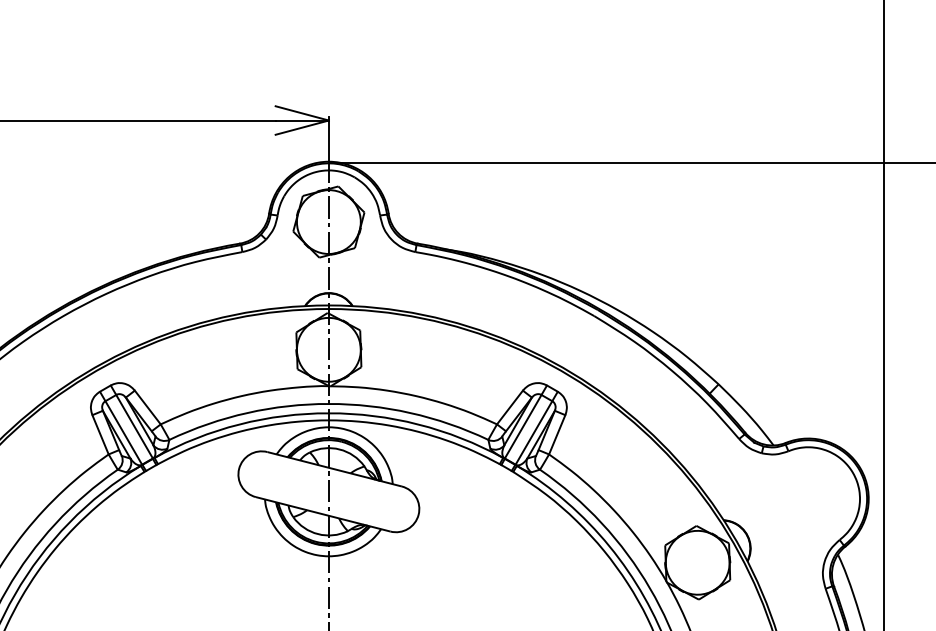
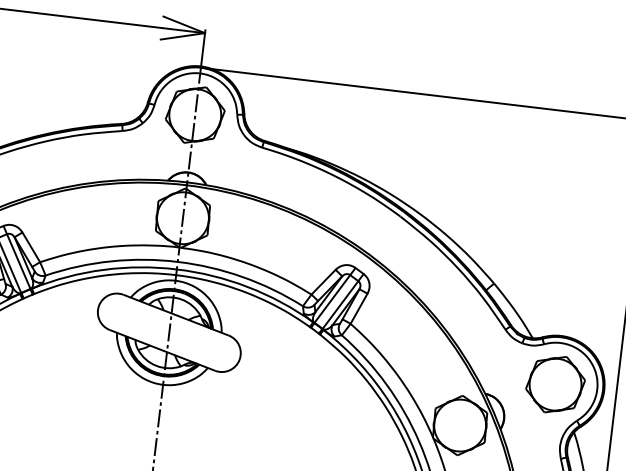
part: (808, 498) -> (555, 384), added

